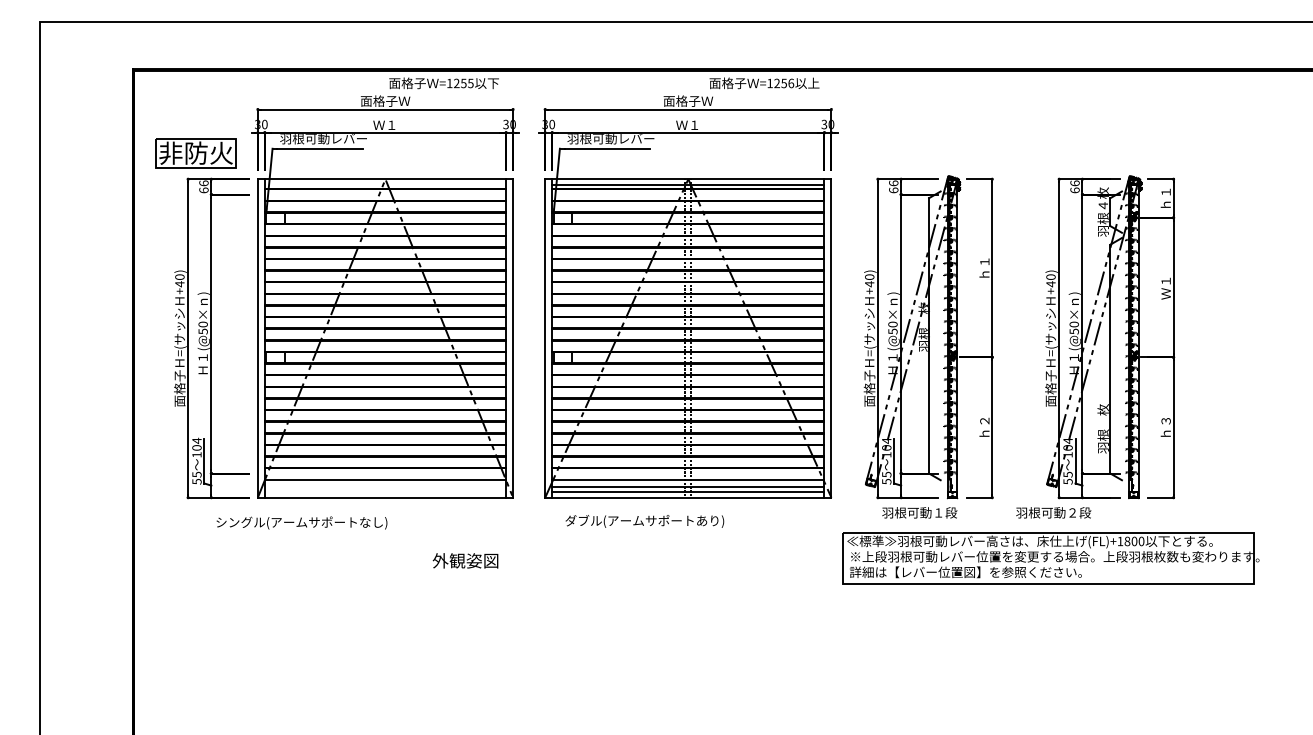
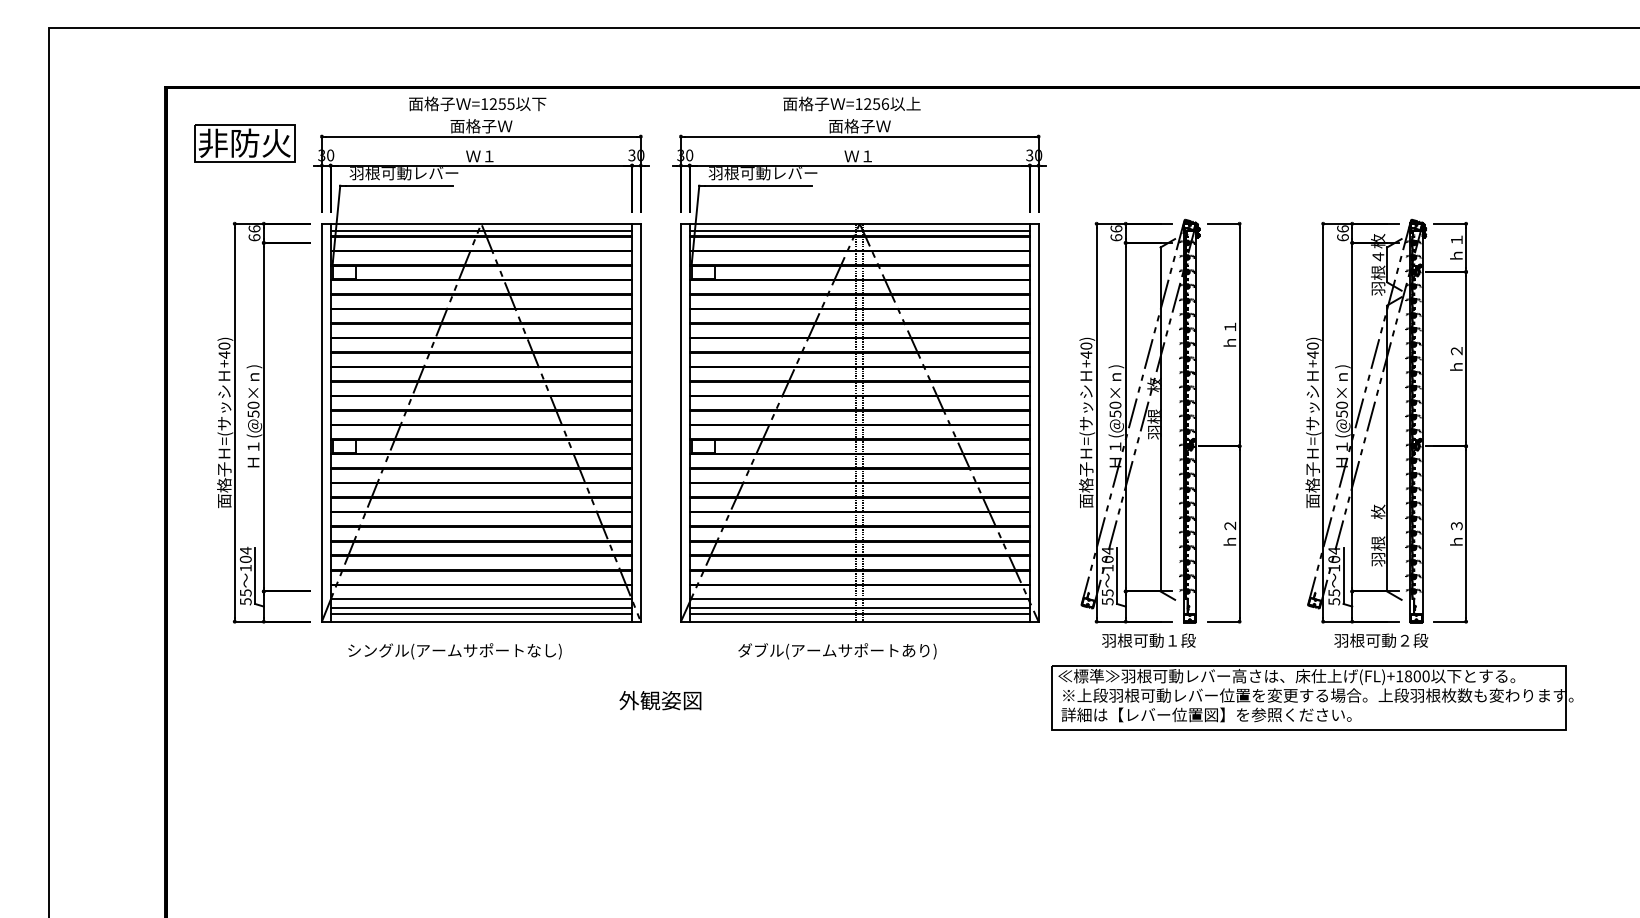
text: (444, 82) -> (477, 103), moved
text: (764, 82) -> (851, 103), moved
part: (195, 153) -> (244, 143), moved
line: (385, 185) -> (481, 231), added
text: (1165, 288) -> (1456, 360), Ｗ１ -> ｈ２
line: (385, 487) -> (481, 608), added
line: (385, 491) -> (481, 614), added
text: (1053, 512) -> (1381, 640), moved
text: (644, 521) -> (837, 651), moved
text: (301, 523) -> (454, 651), moved
text: (465, 560) -> (660, 700), moved

